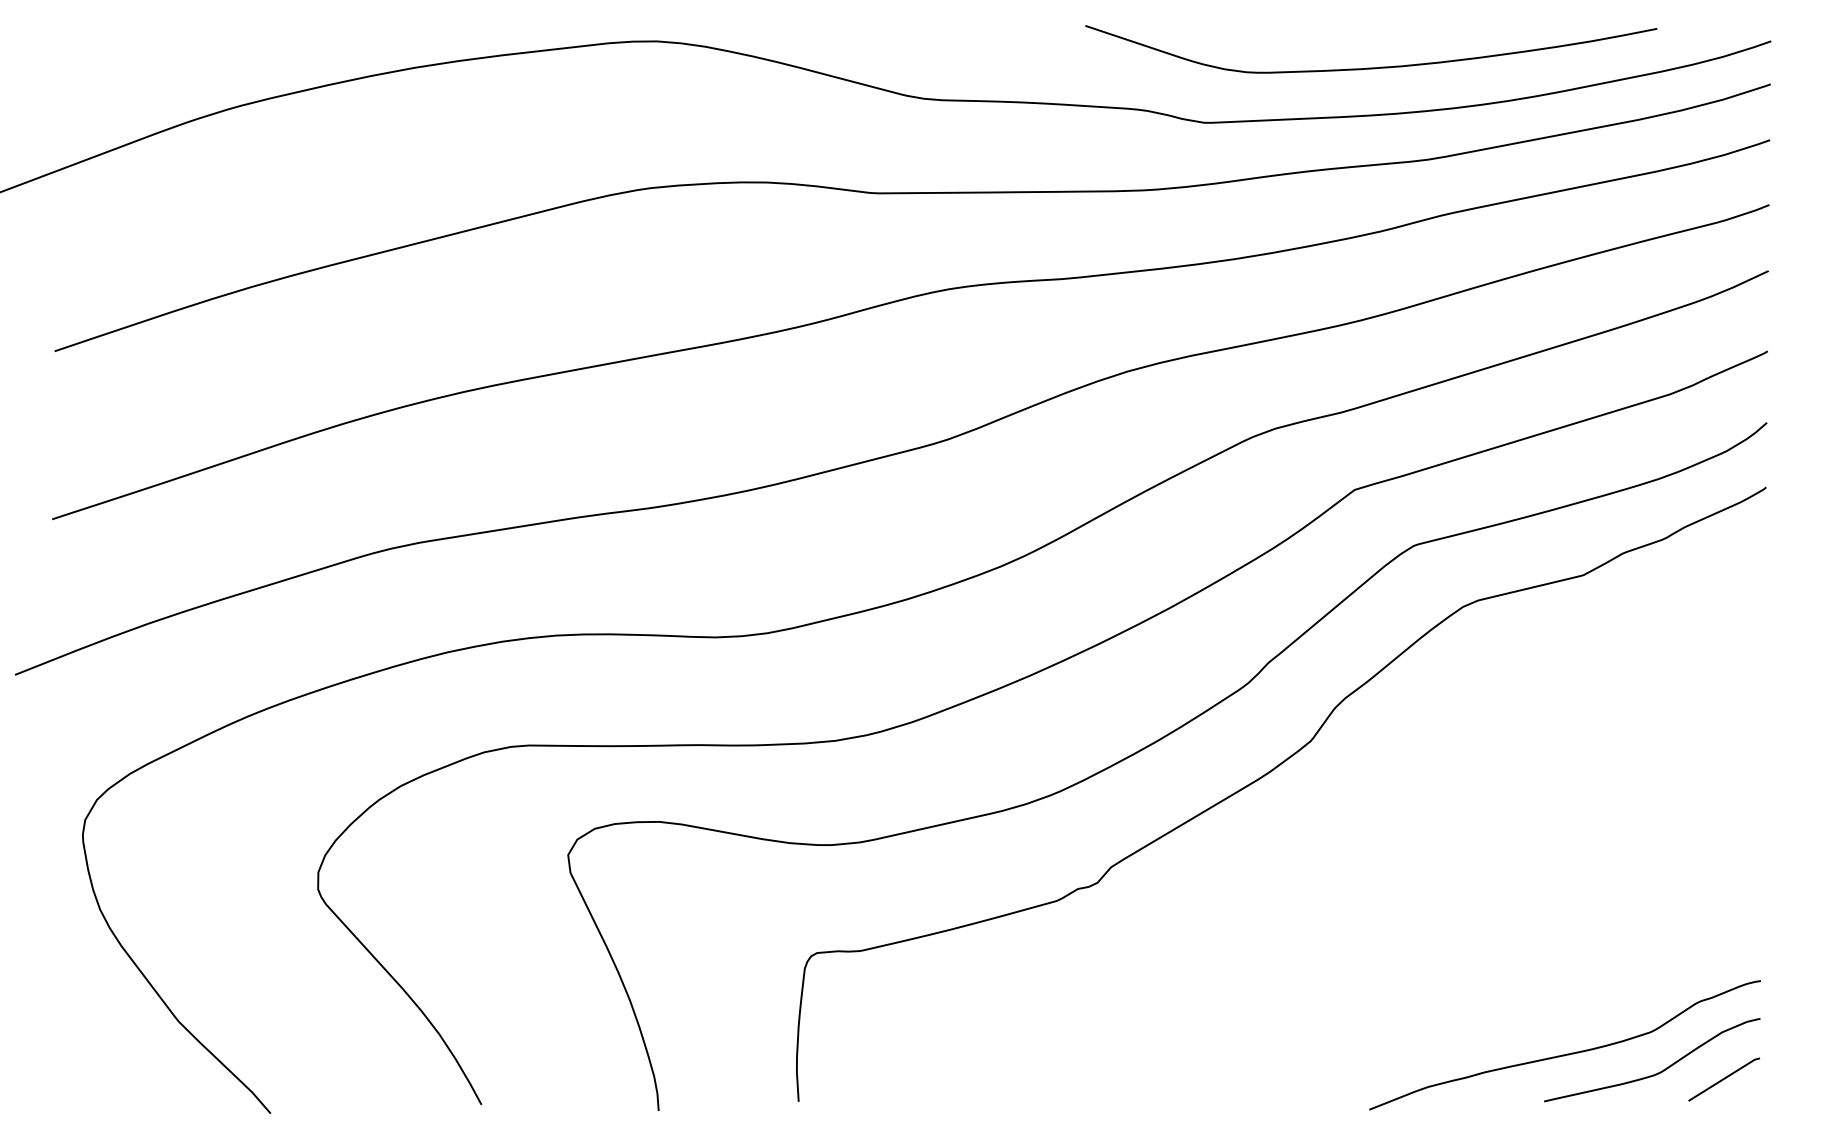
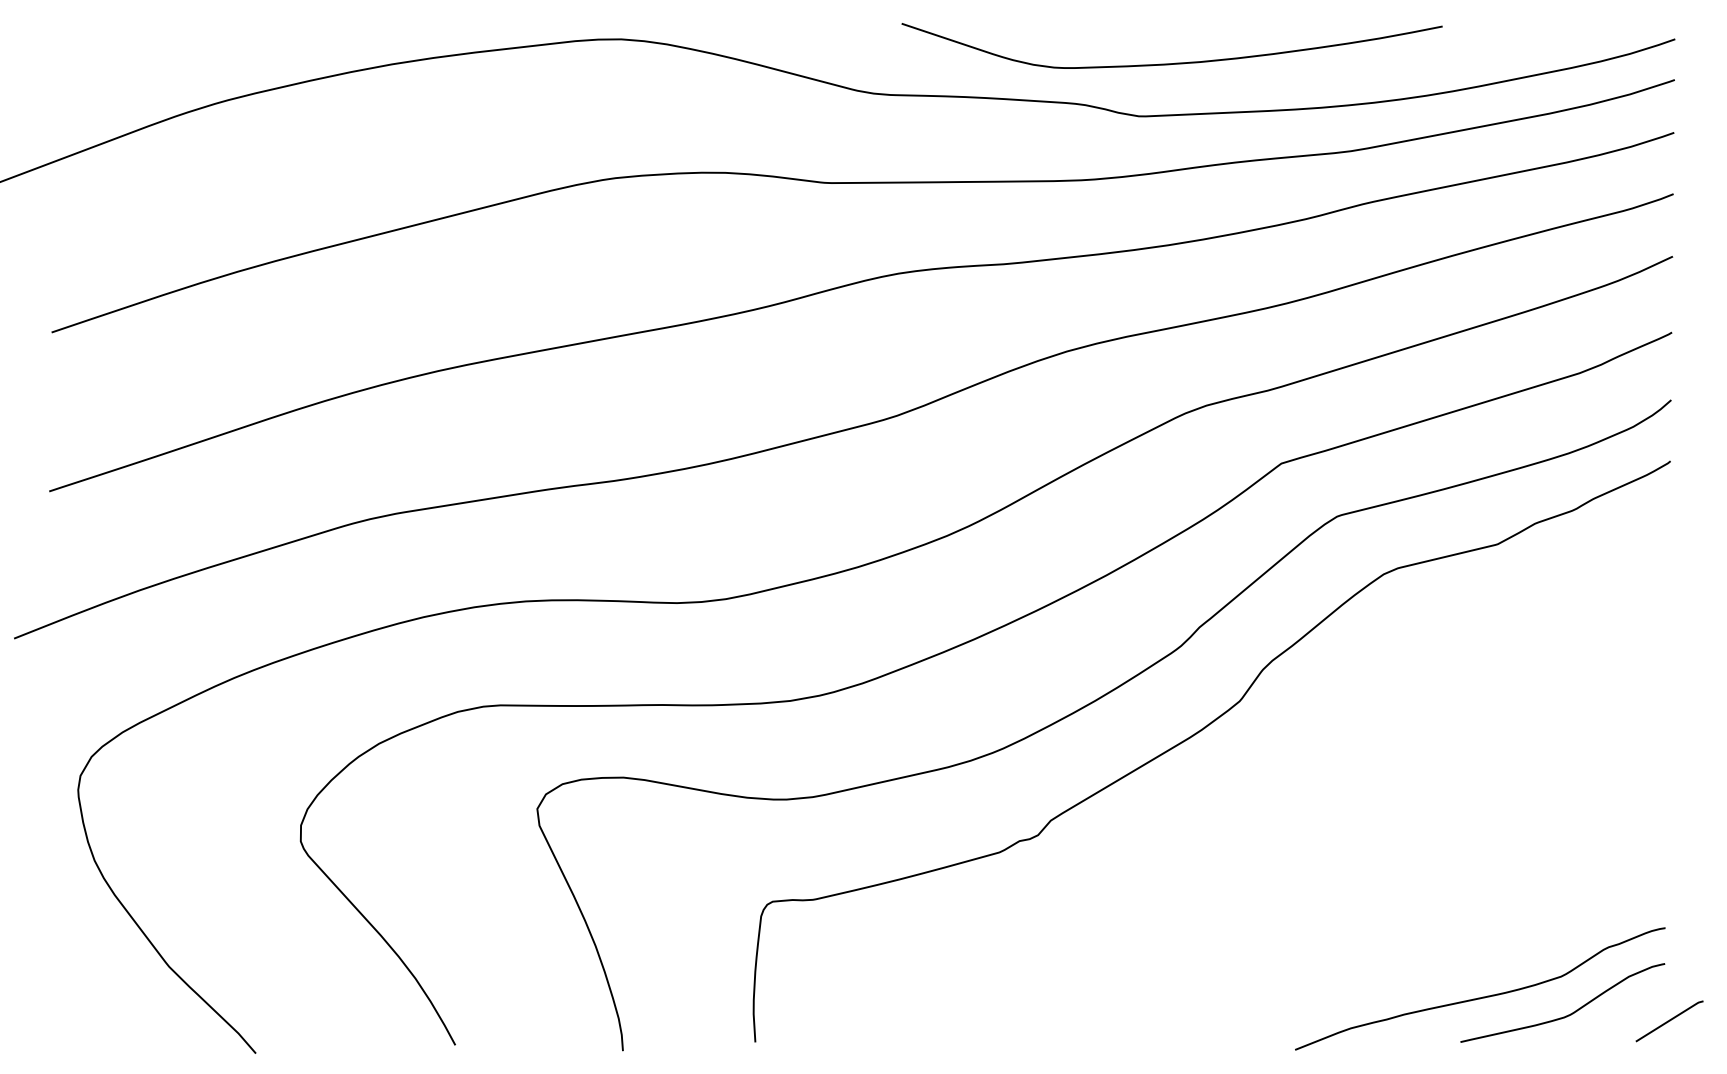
curve: (1371, 67) -> (1172, 63), moved
line: (1723, 1079) -> (1668, 1021), moved

